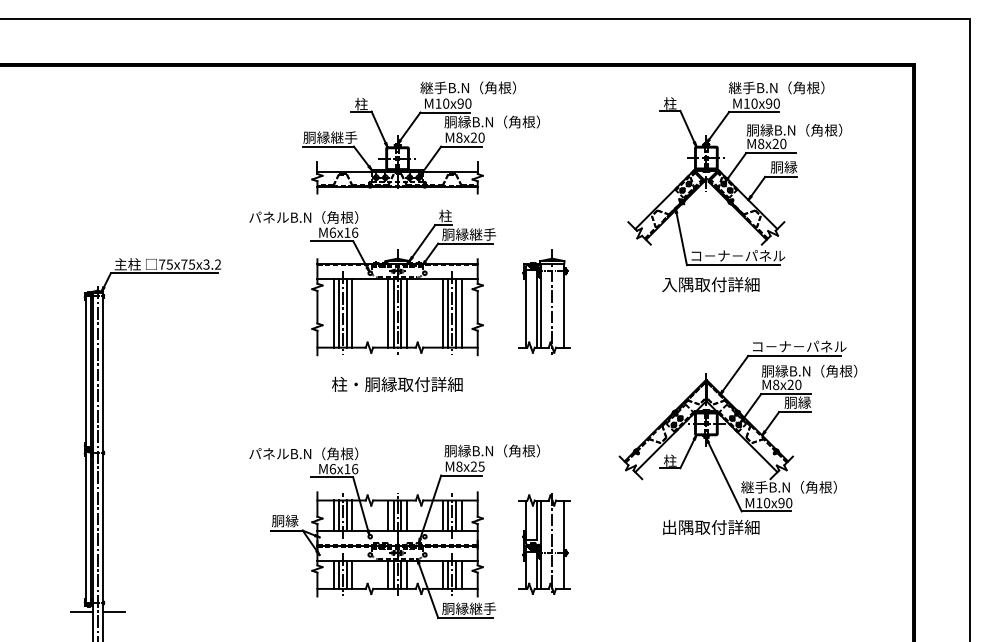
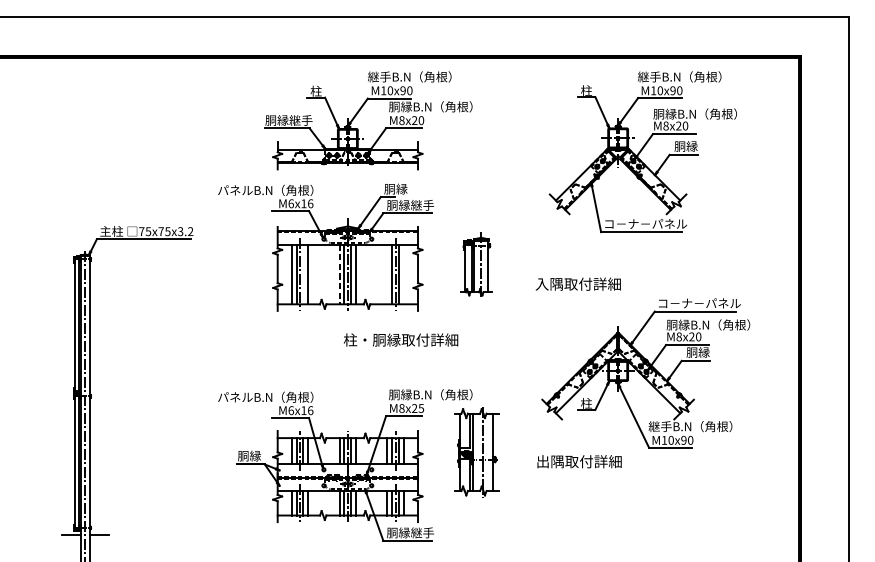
text: (452, 215) -> (395, 188), 柱 -> 胴縁
text: (710, 284) -> (577, 284), moved
part: (544, 301) -> (476, 263), size x0.7
line: (346, 313) -> (303, 274), removed
line: (388, 313) -> (339, 274), solid -> dashed
line: (442, 313) -> (387, 274), removed
line: (461, 313) -> (403, 274), removed
text: (397, 383) -> (401, 339), moved
text: (711, 526) -> (579, 460), moved
part: (544, 543) -> (476, 451), moved

